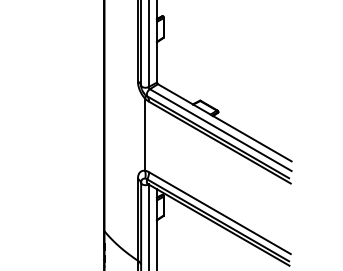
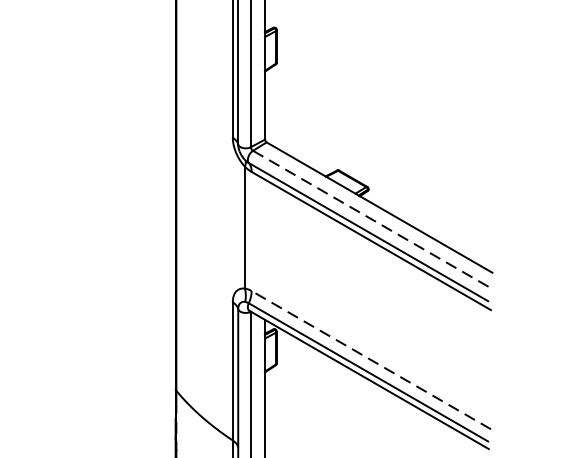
line: (220, 130) -> (372, 220), solid -> dashed
line: (219, 213) -> (370, 360), solid -> dashed

